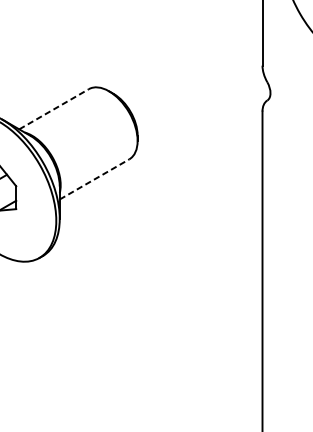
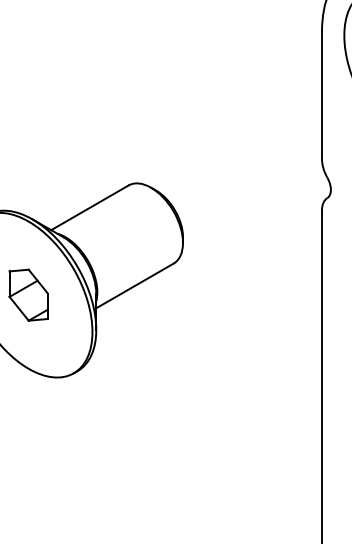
line: (53, 108) -> (89, 207), dashed -> solid
line: (94, 179) -> (134, 285), dashed -> solid

